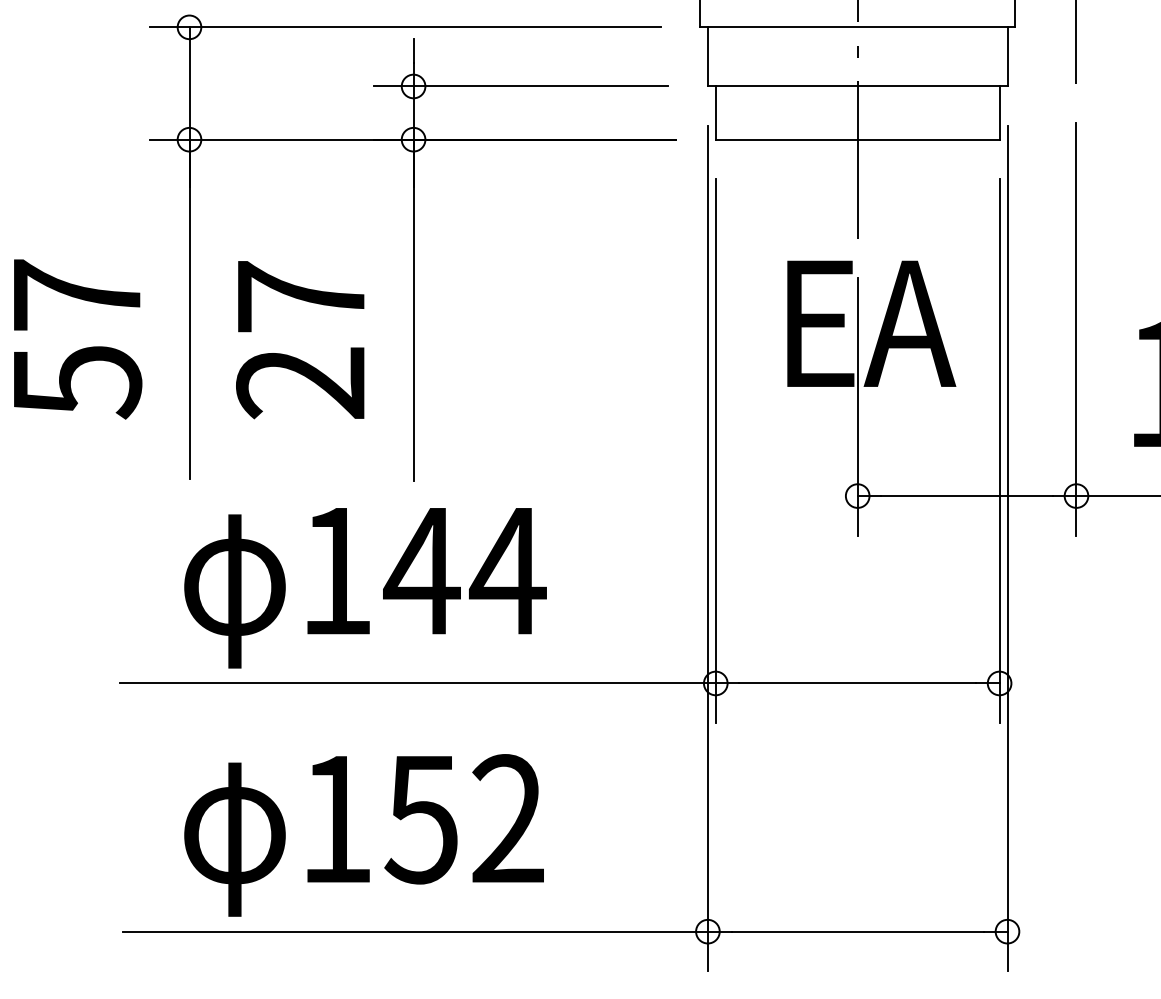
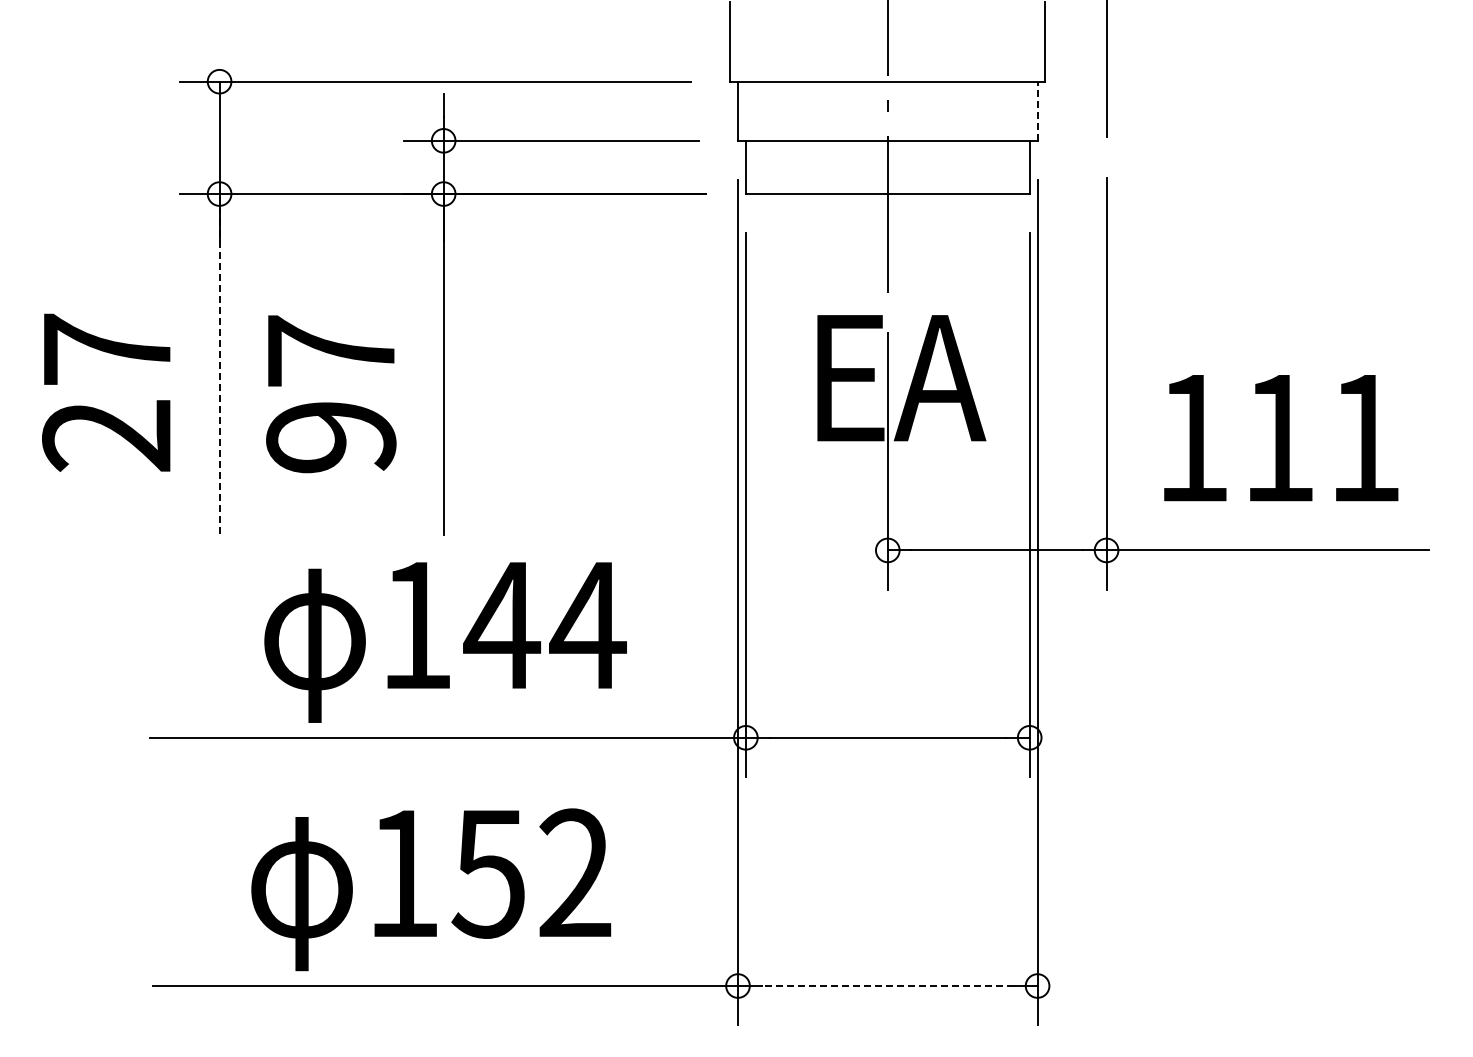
line: (1007, 57) -> (1037, 111), solid -> dashed
line: (189, 309) -> (219, 363), solid -> dashed
text: (77, 382) -> (107, 436), 57 -> 27
text: (301, 383) -> (331, 437), 27 -> 97
text: (365, 588) -> (445, 642), moved
text: (364, 835) -> (431, 889), moved
line: (857, 932) -> (887, 986), solid -> dashed

